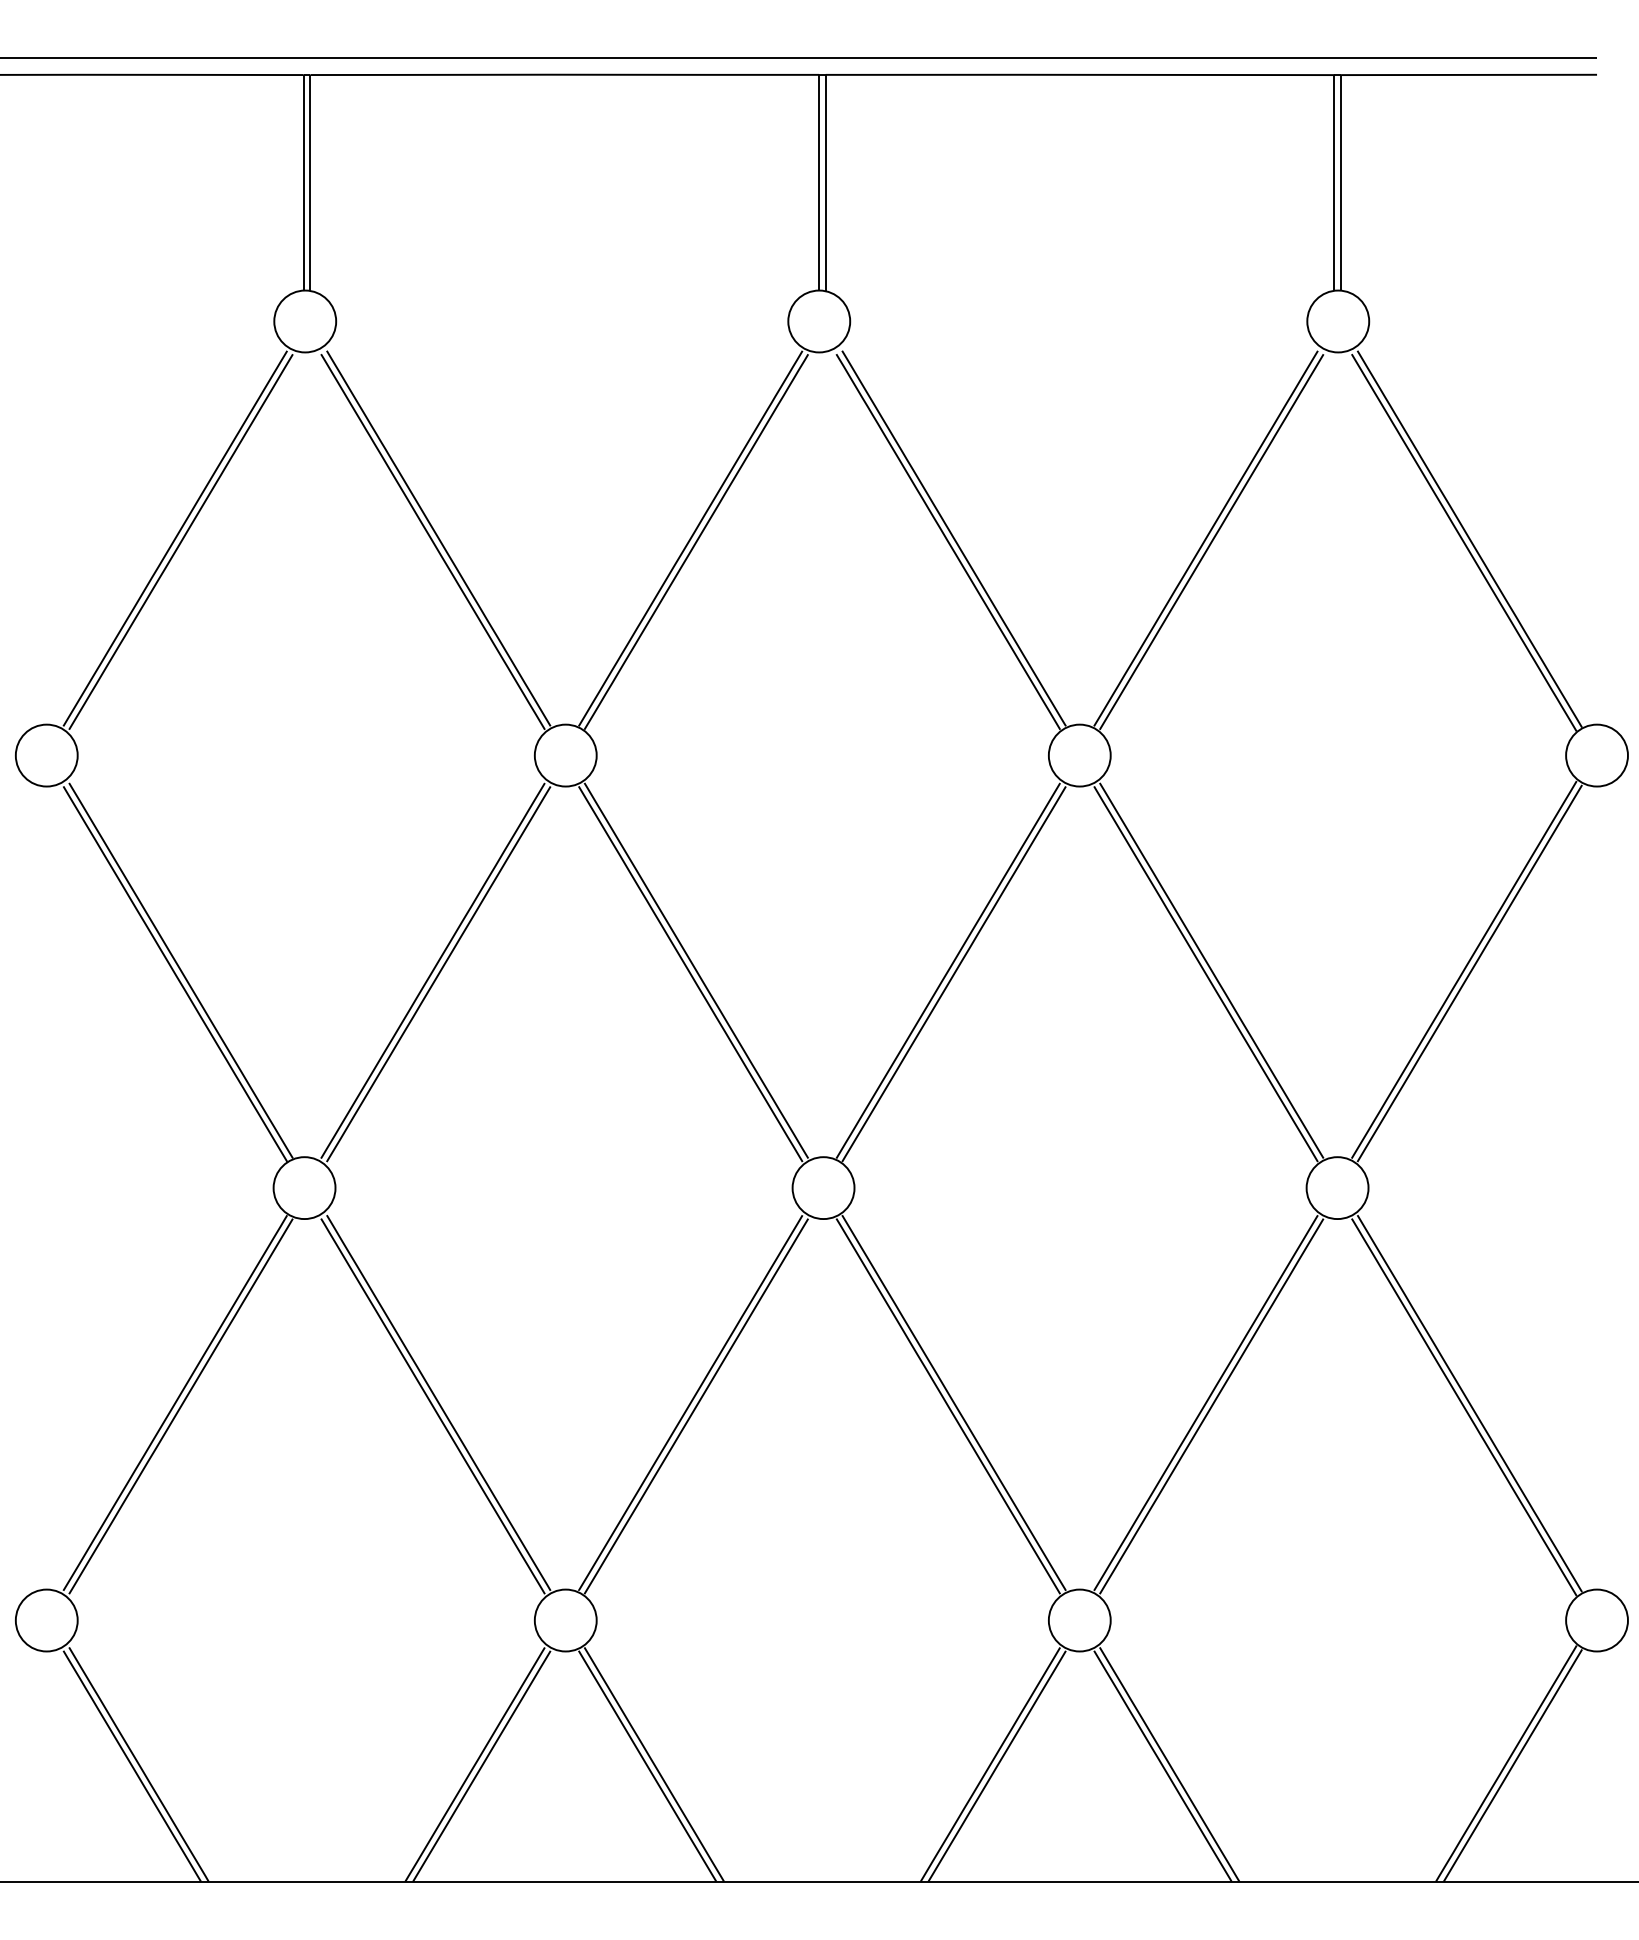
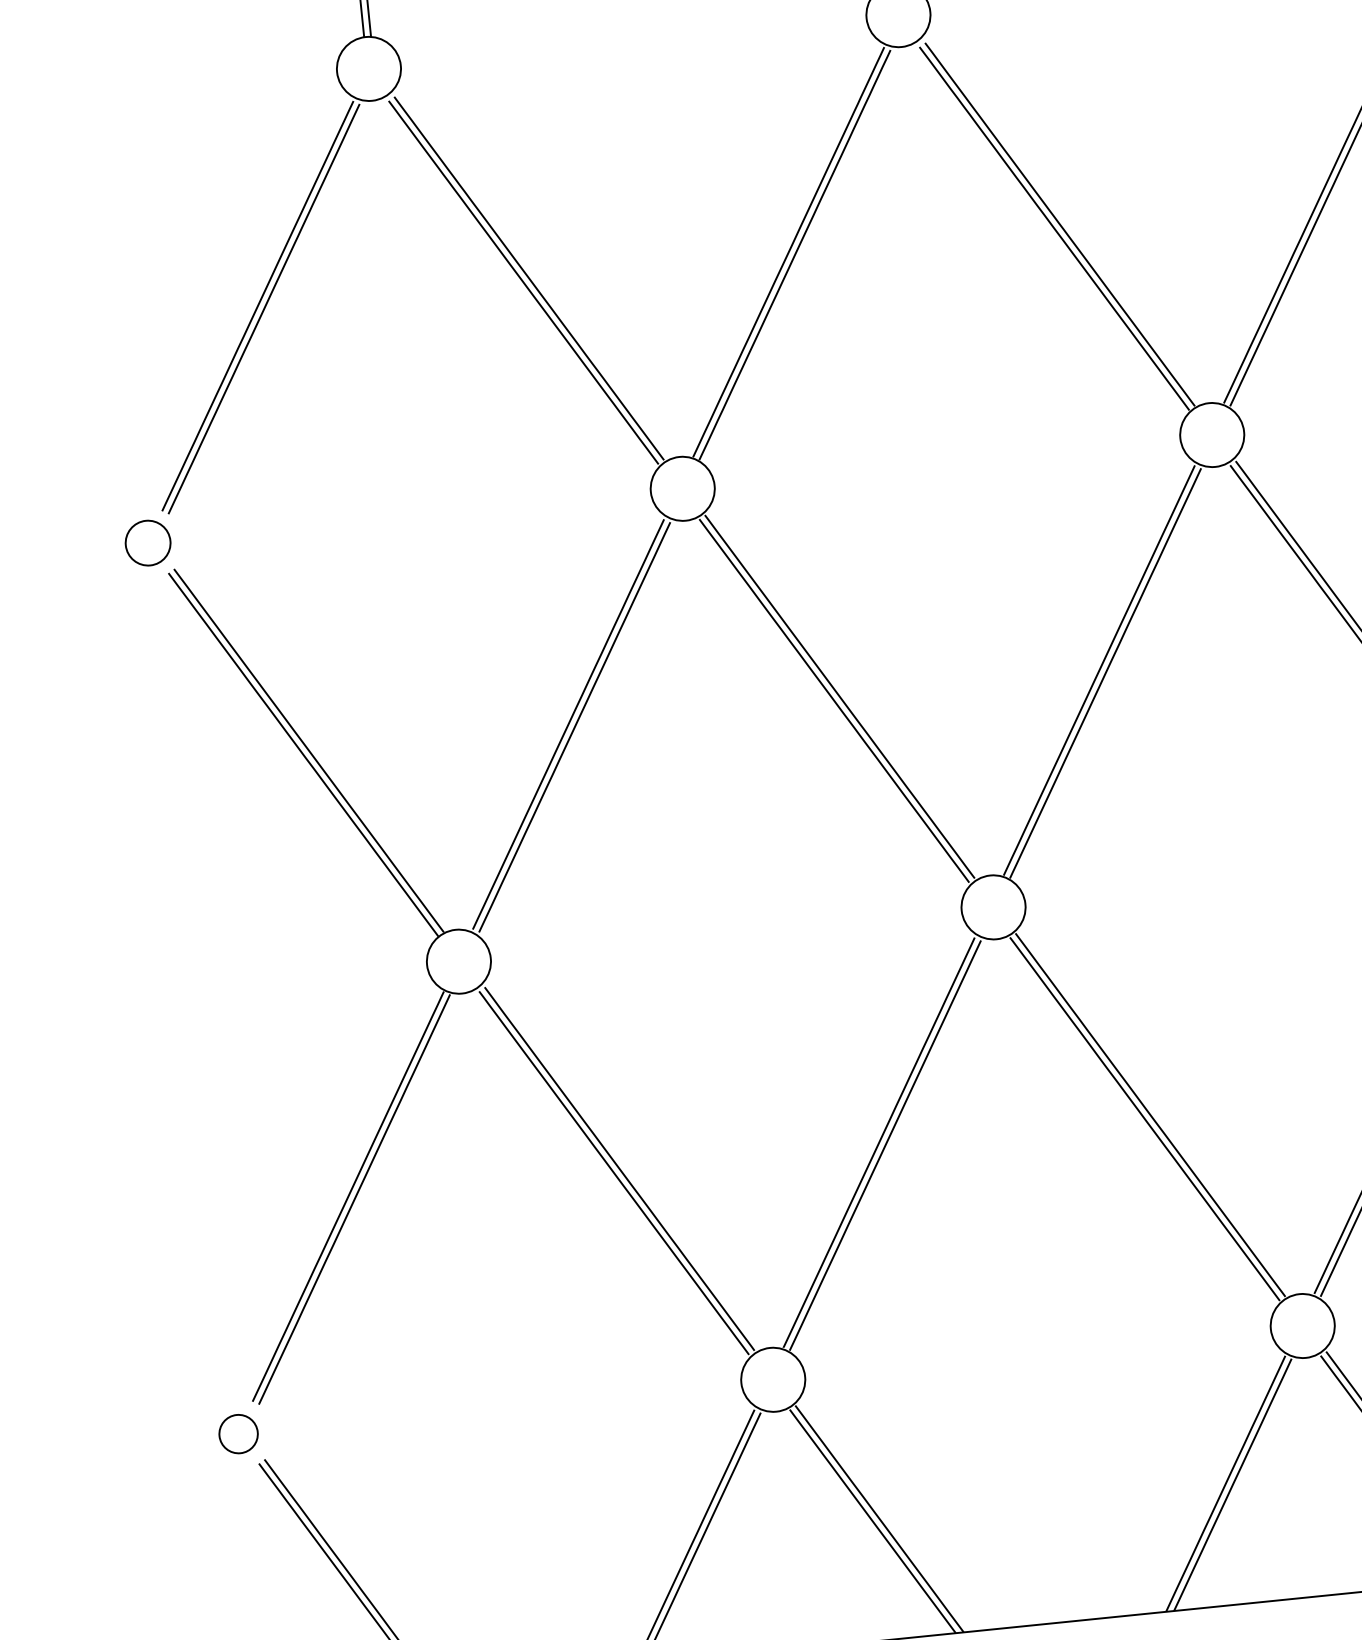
circle: (46, 755) -> (147, 543), size x0.7
circle: (46, 1620) -> (238, 1434), size x0.6

